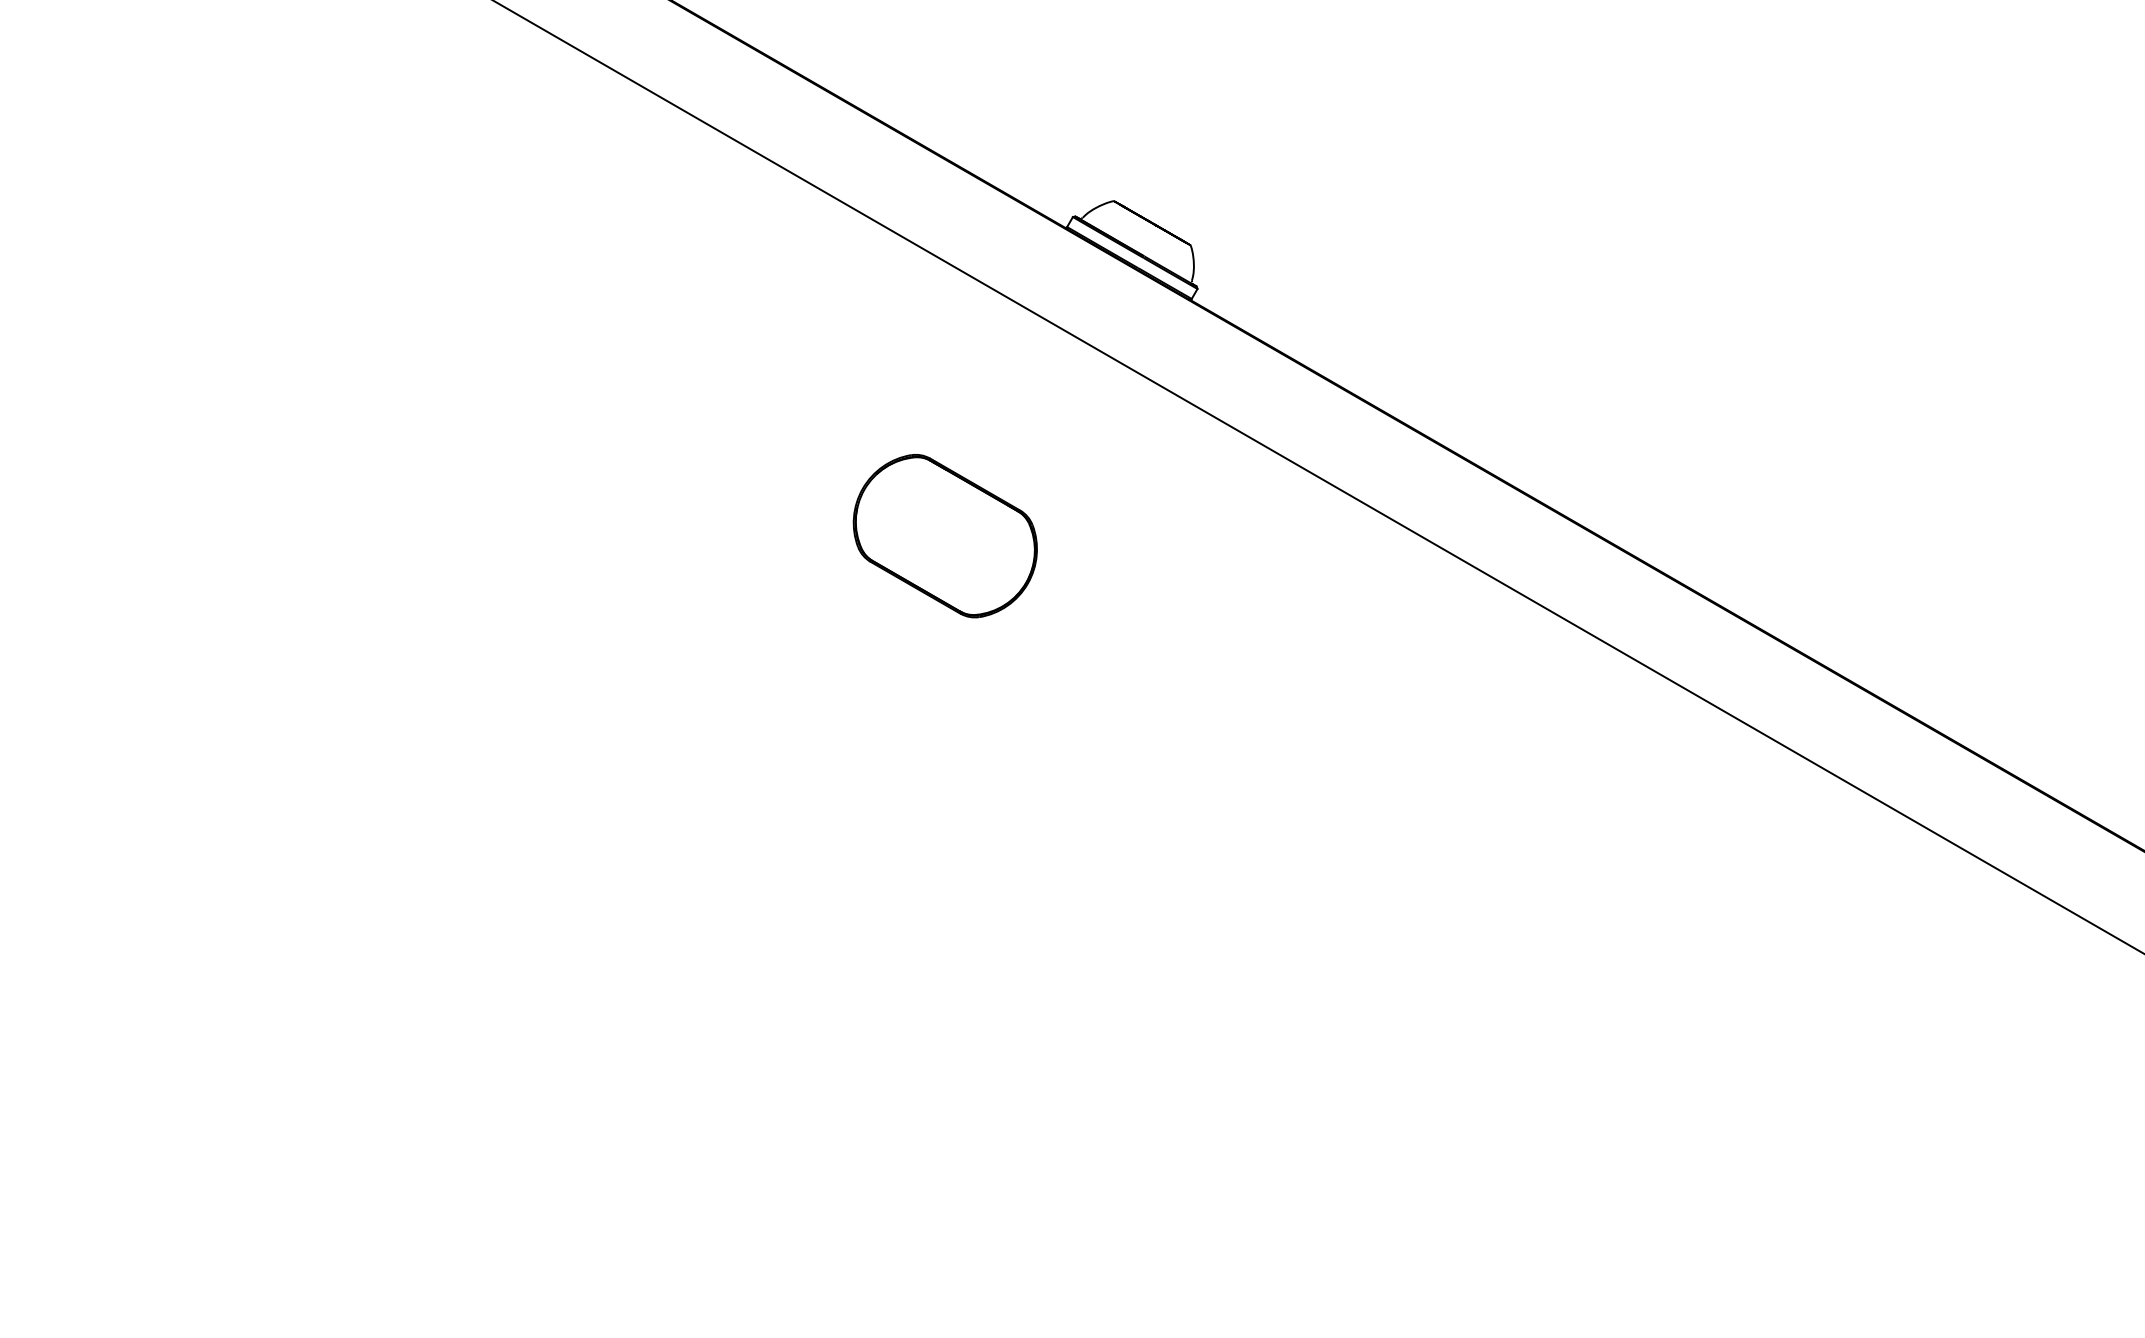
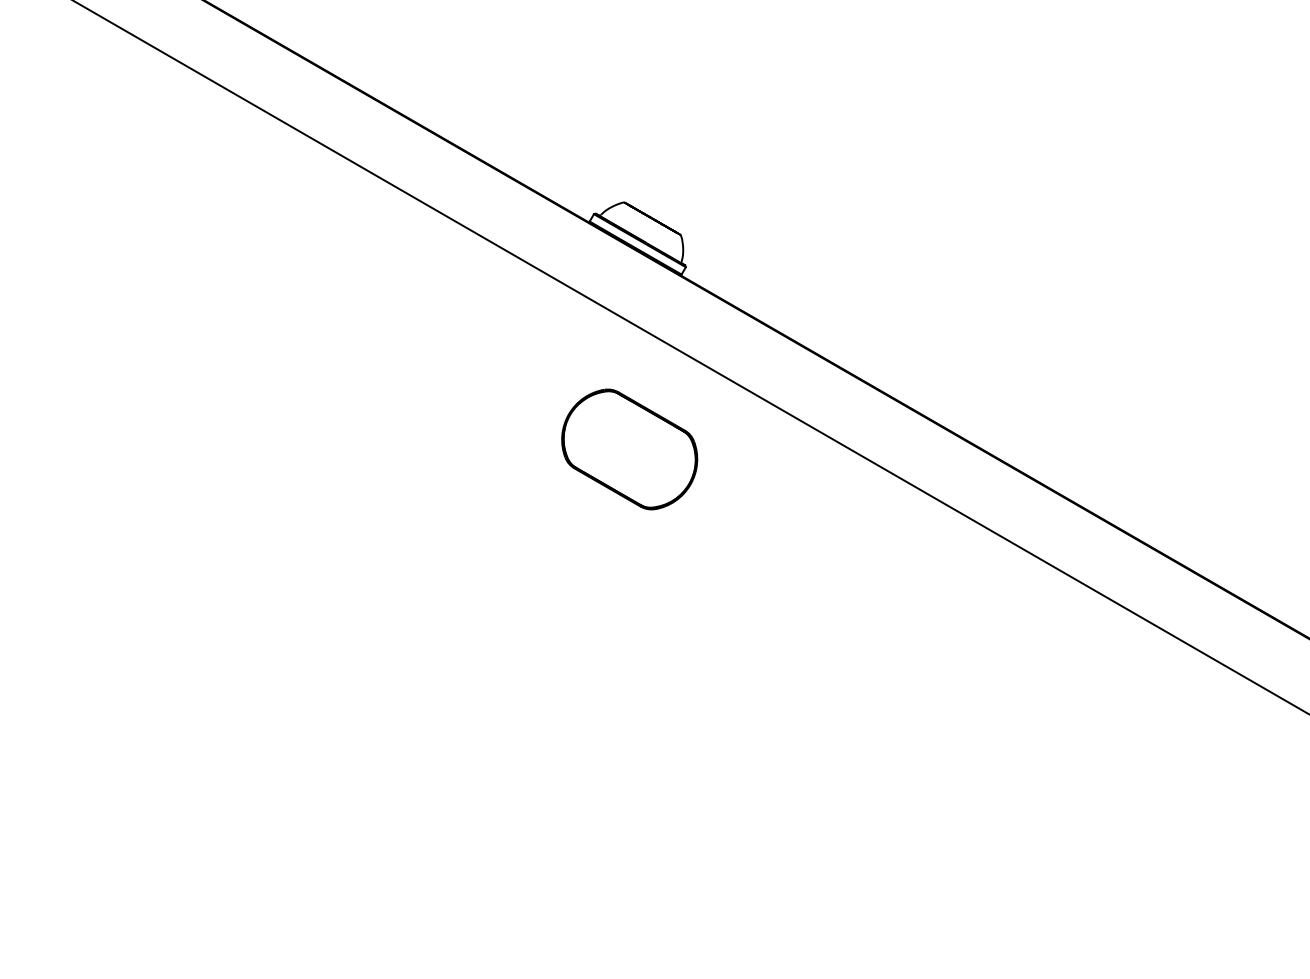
part: (944, 536) -> (629, 449), moved

